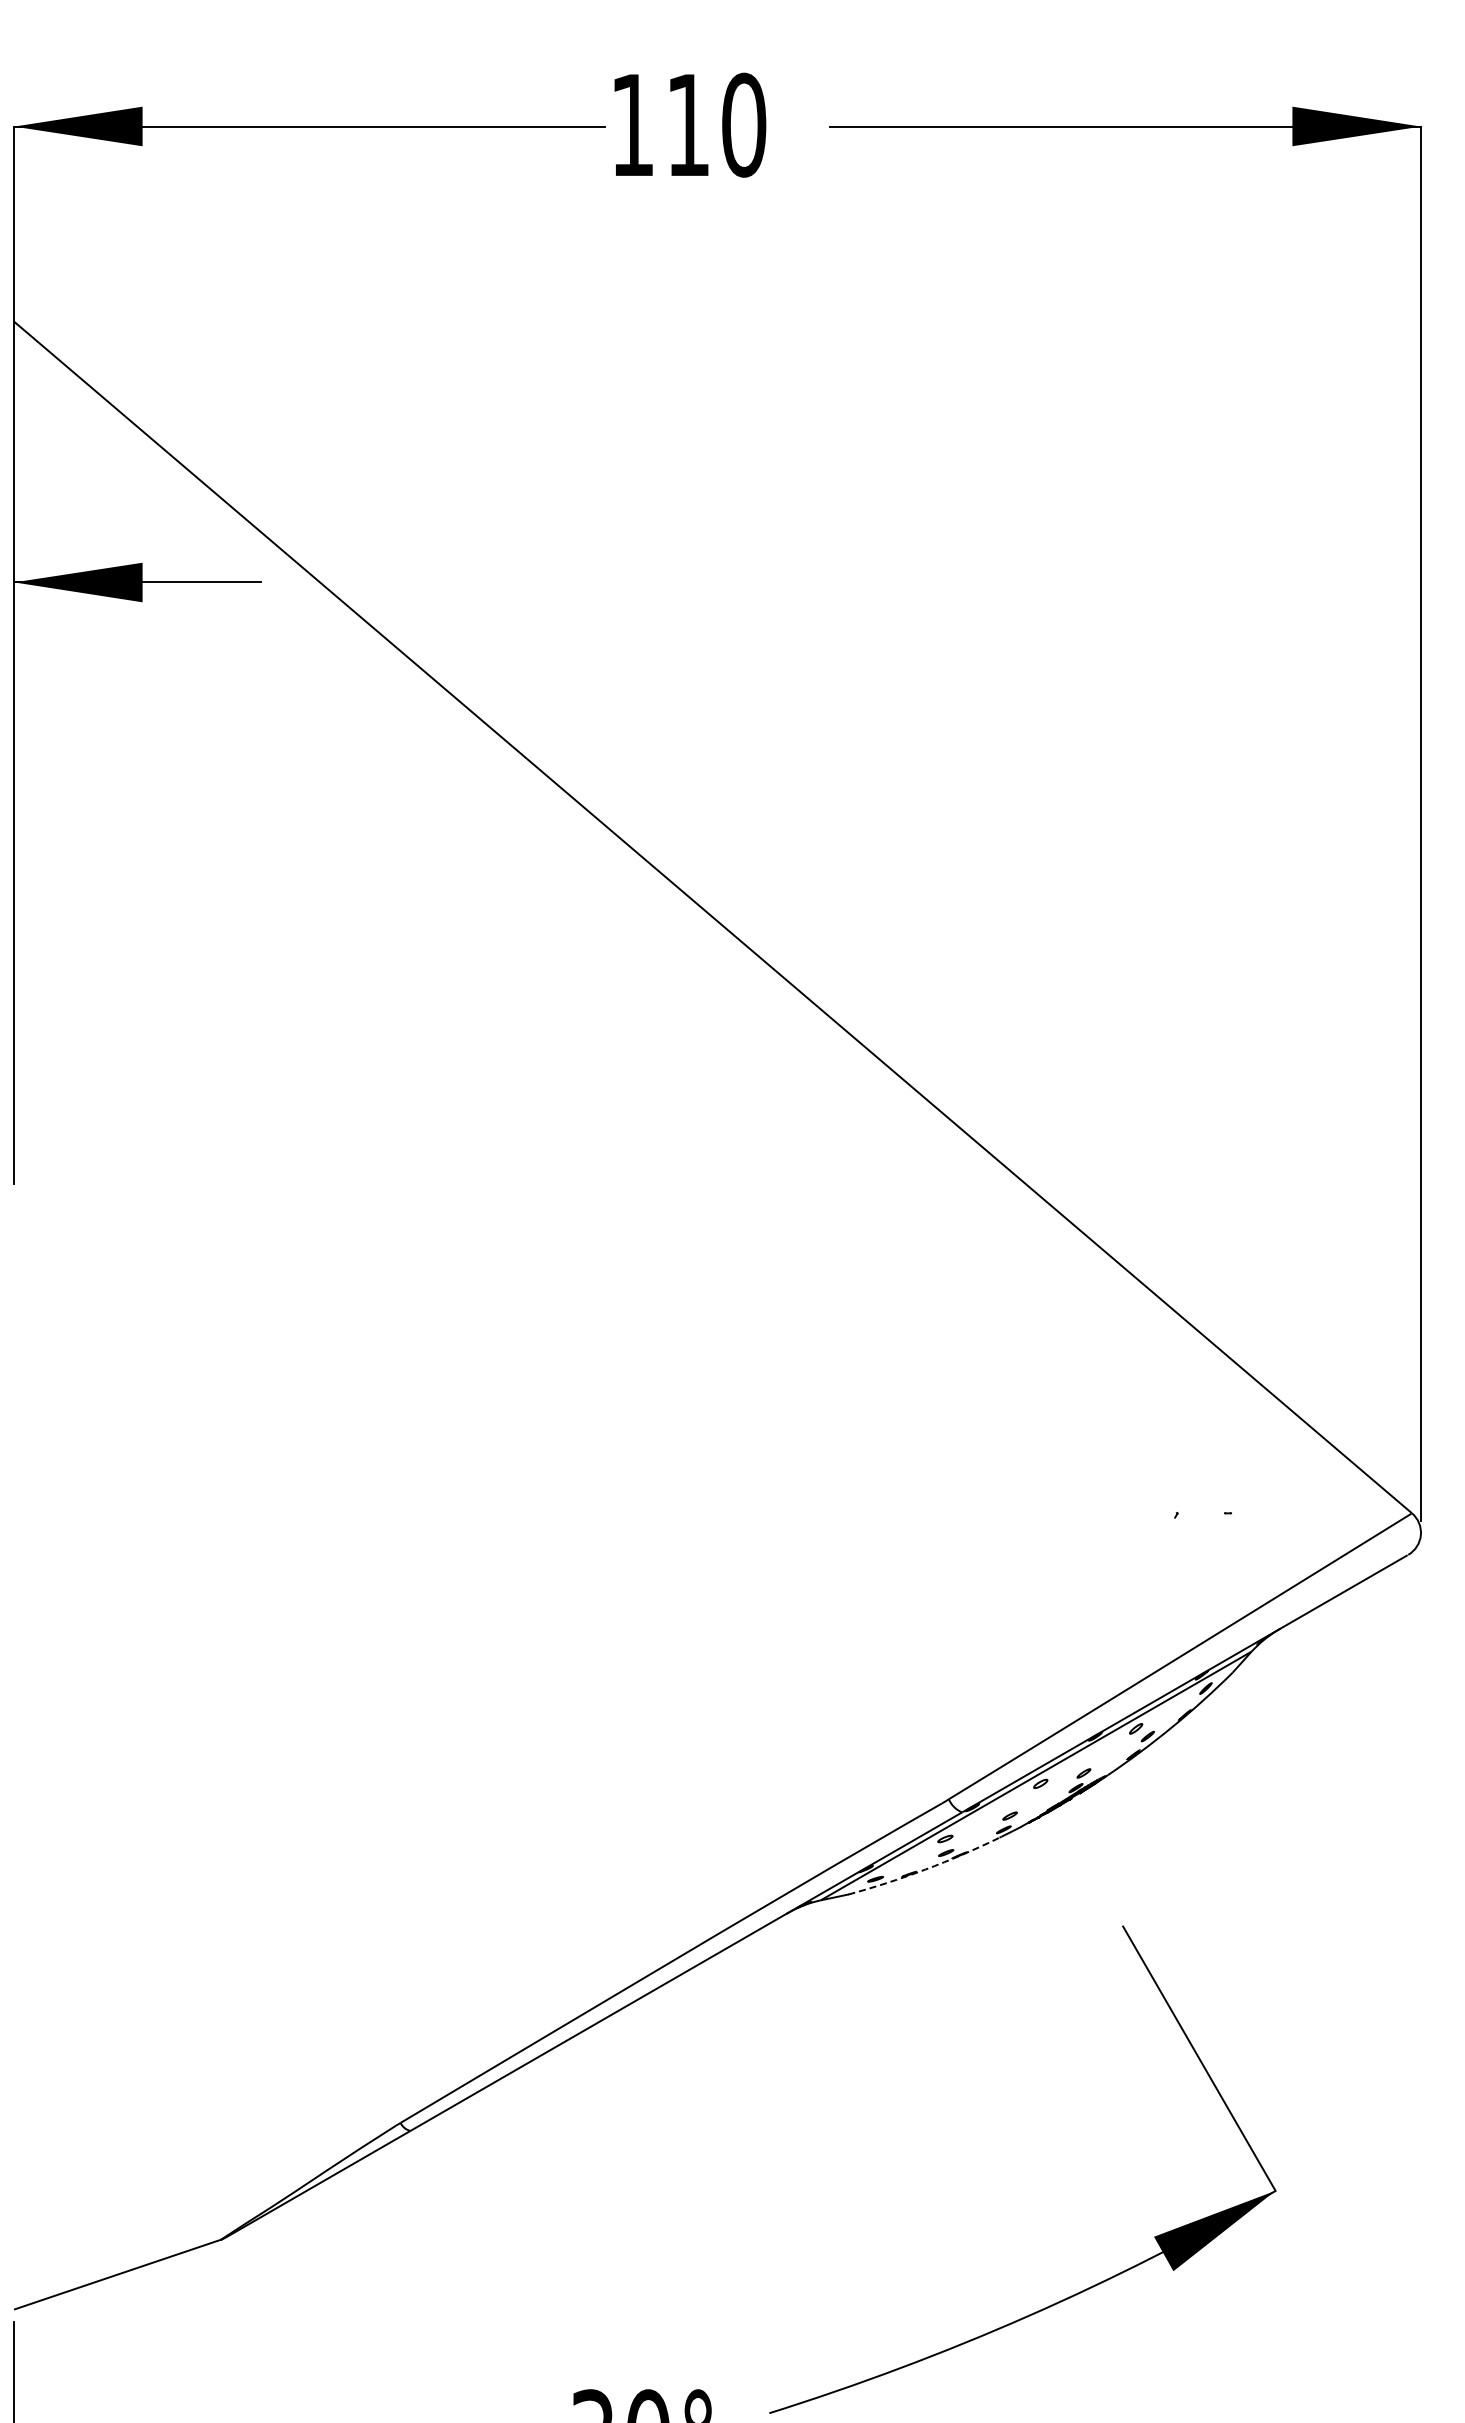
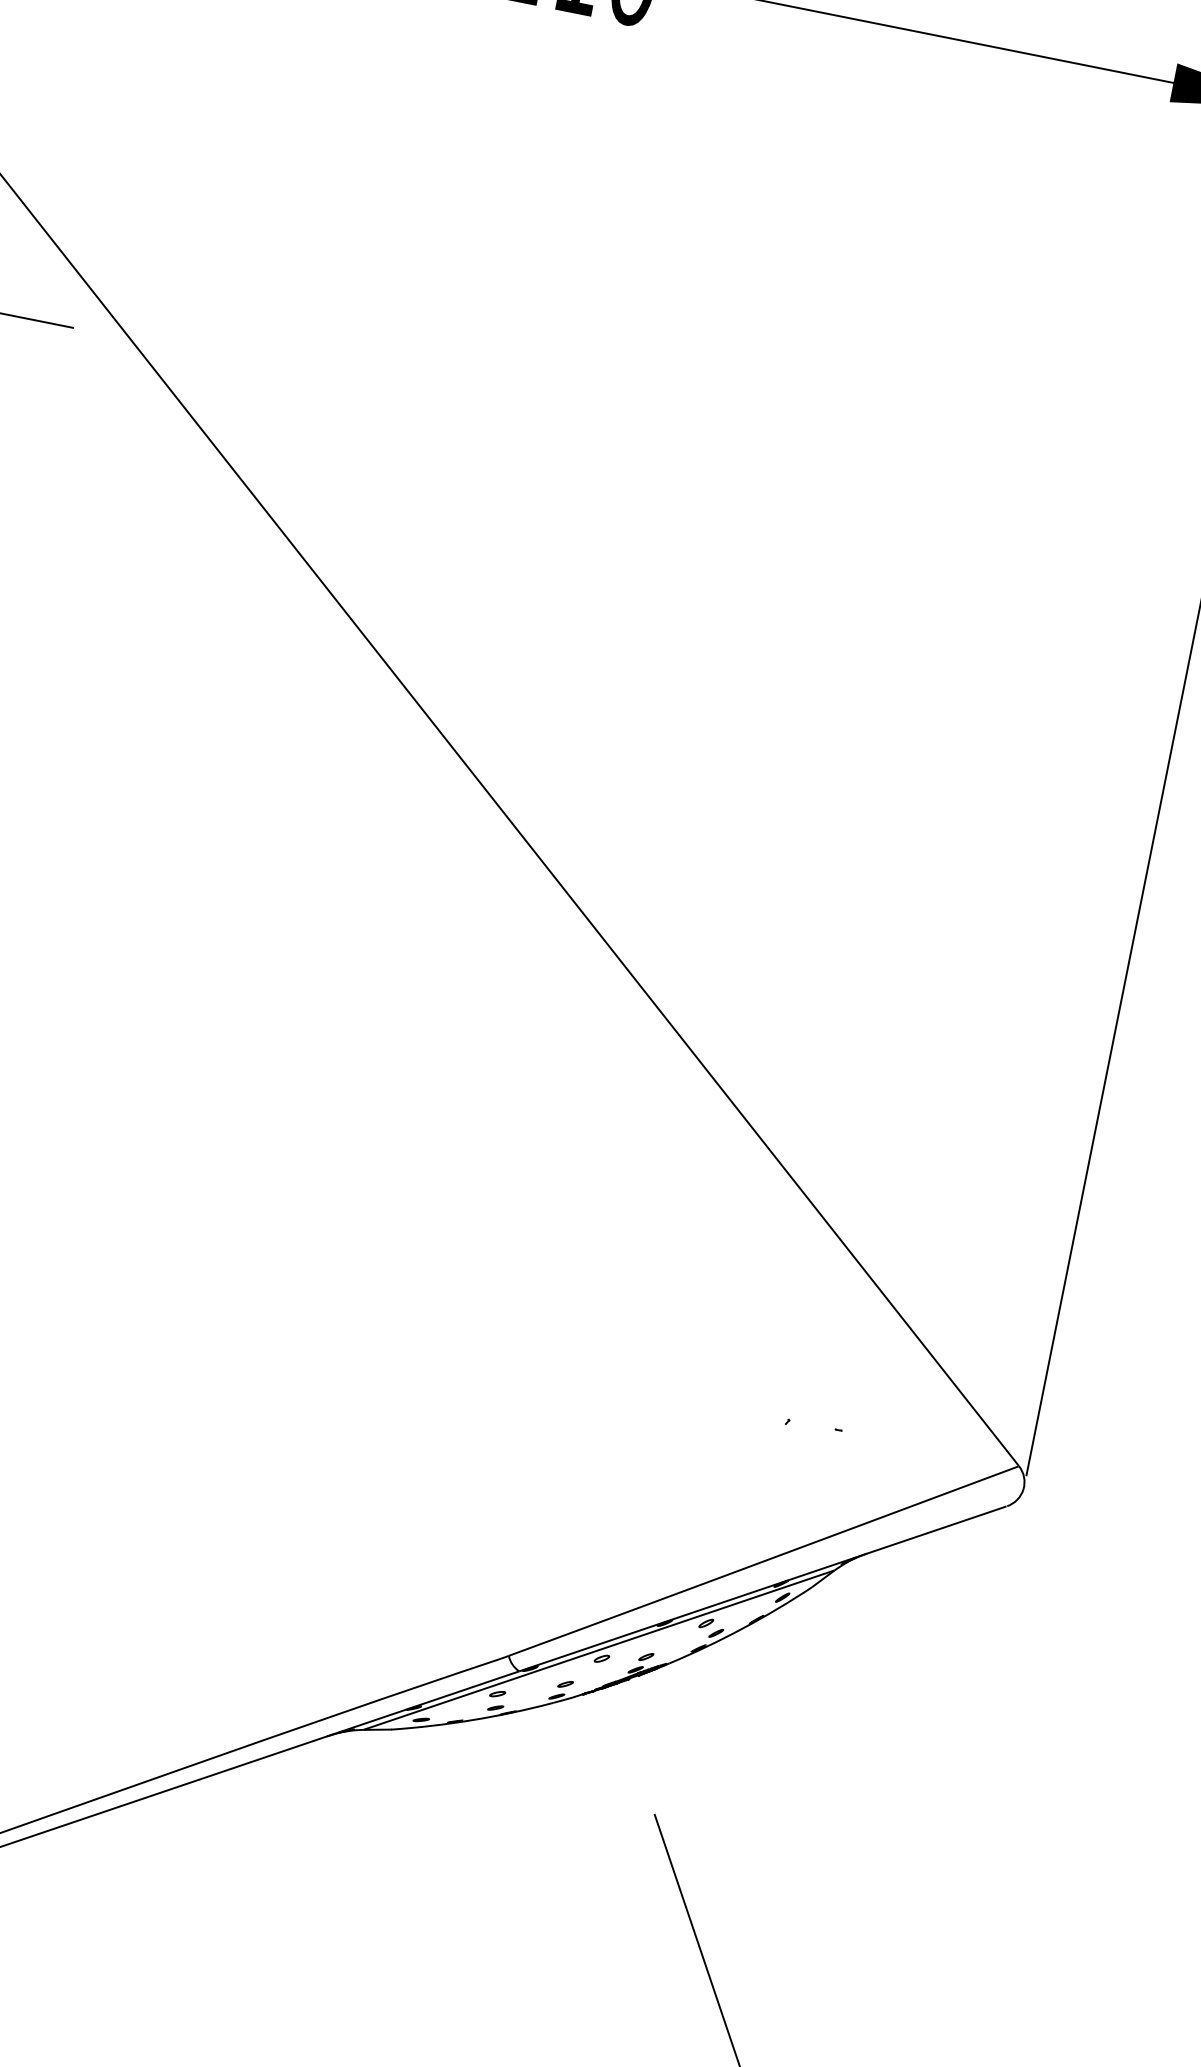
arc: (925, 1869) -> (472, 1720), dashed -> solid

